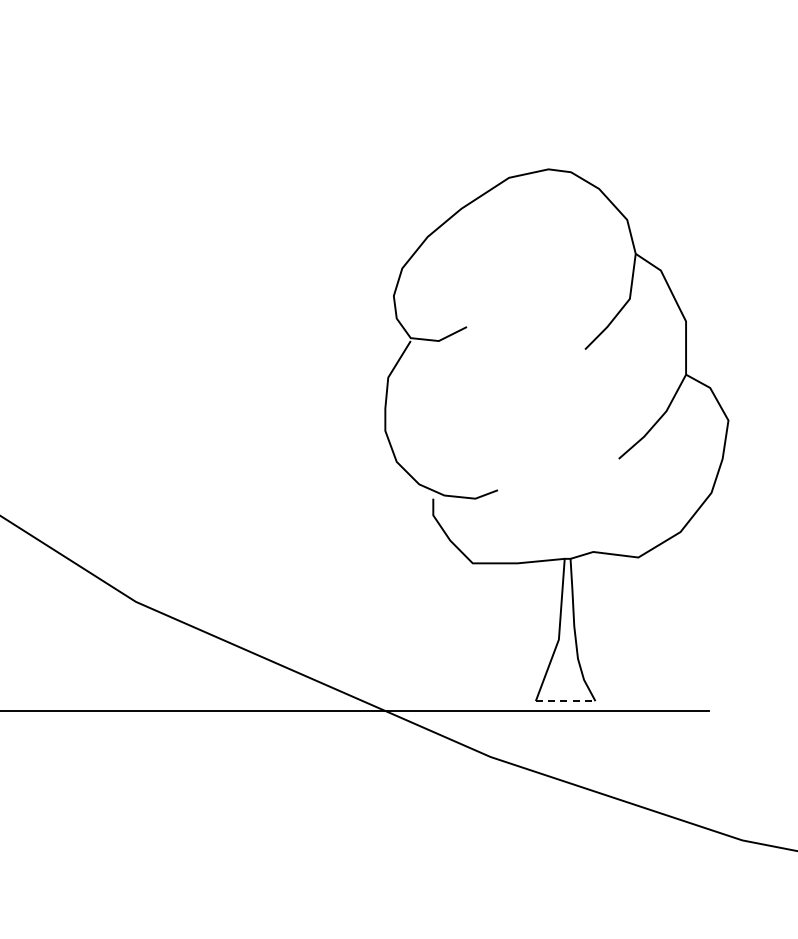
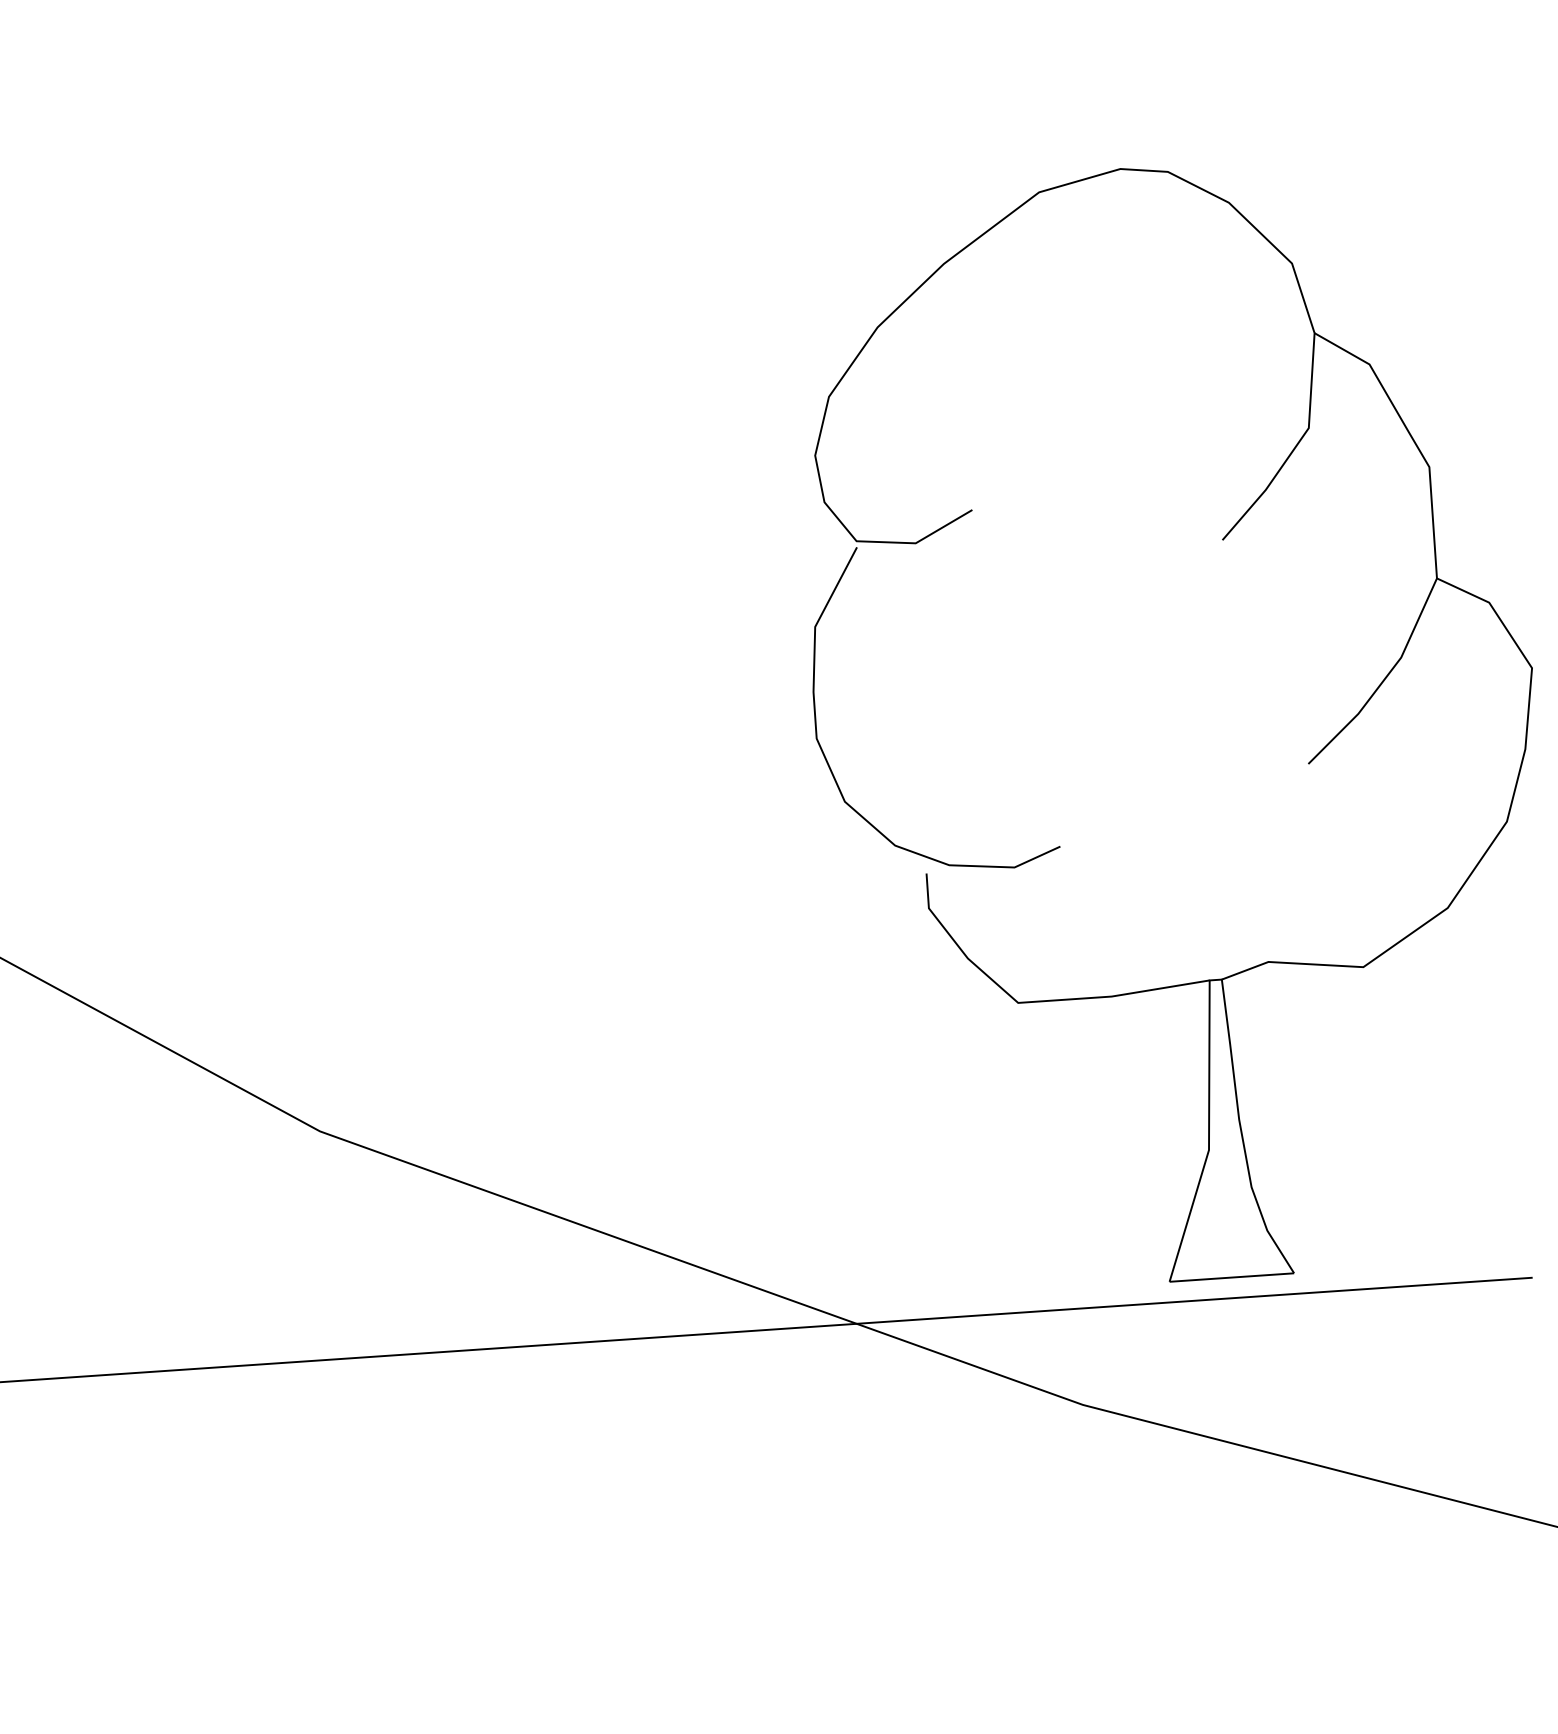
line: (565, 701) -> (1231, 1278), dashed -> solid

